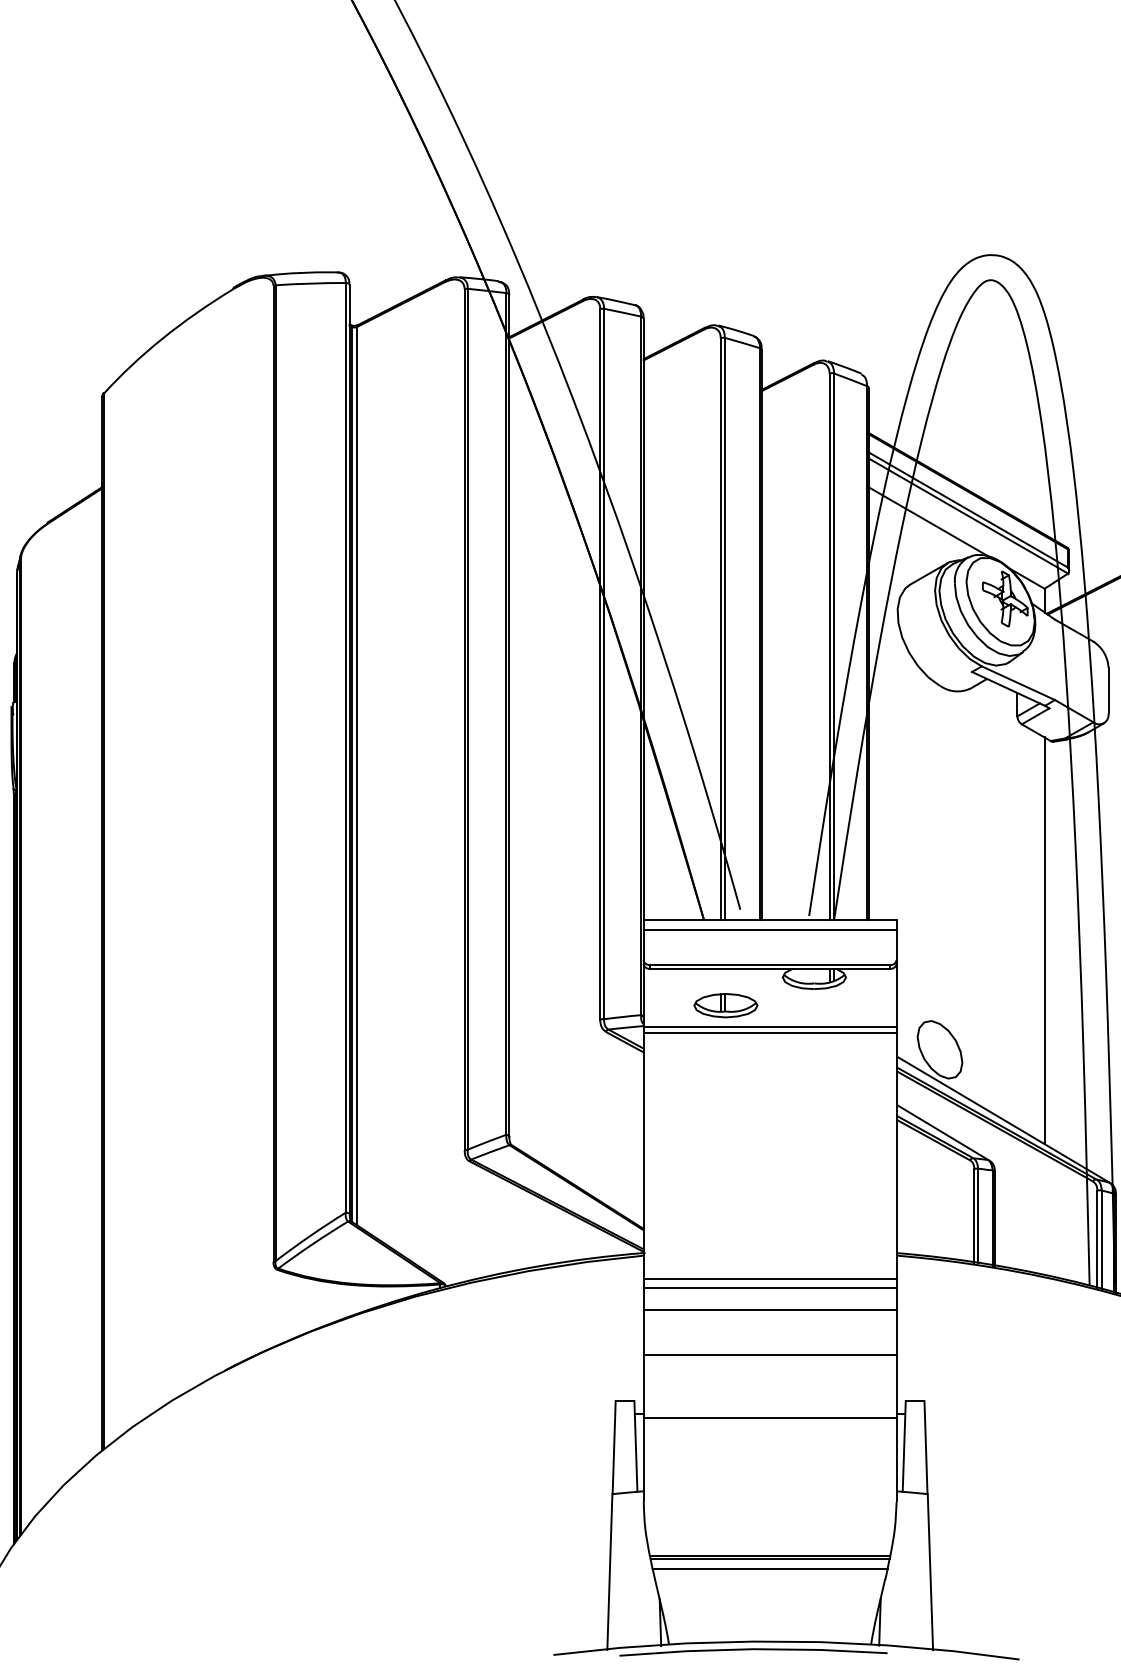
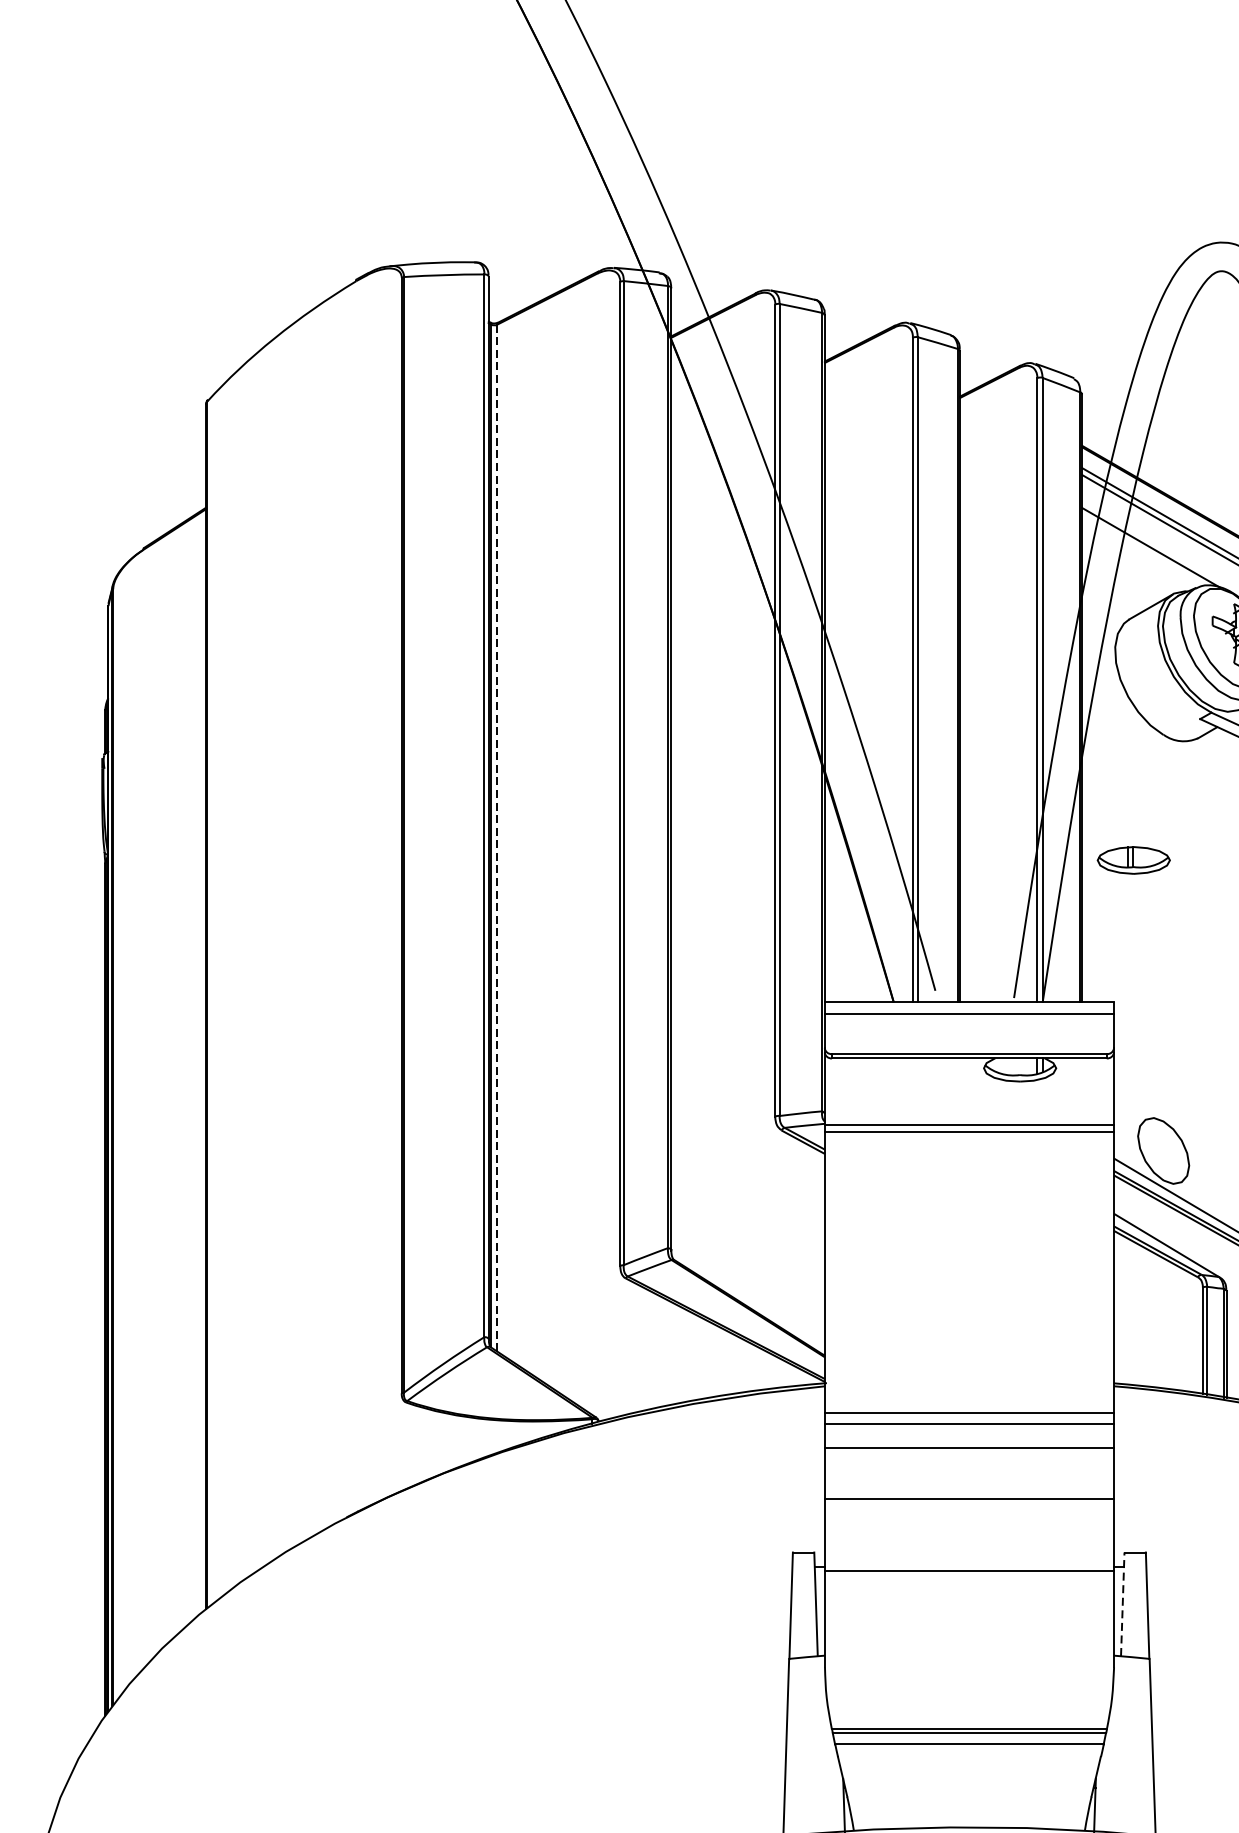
line: (356, 776) -> (496, 838), solid -> dashed
part: (725, 1005) -> (1133, 860), moved
line: (904, 1445) -> (1123, 1603), solid -> dashed

